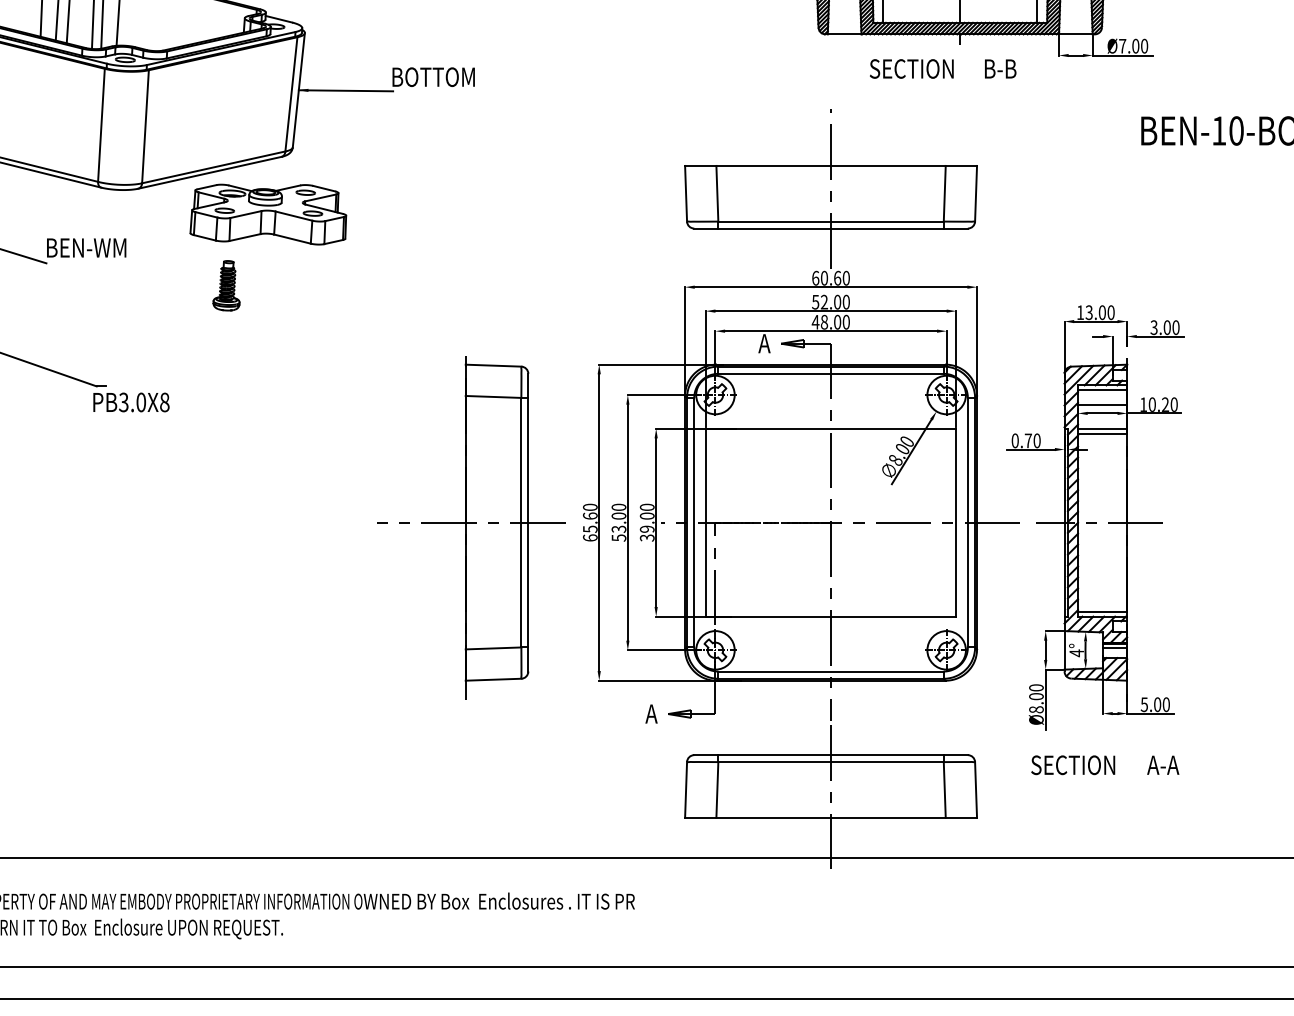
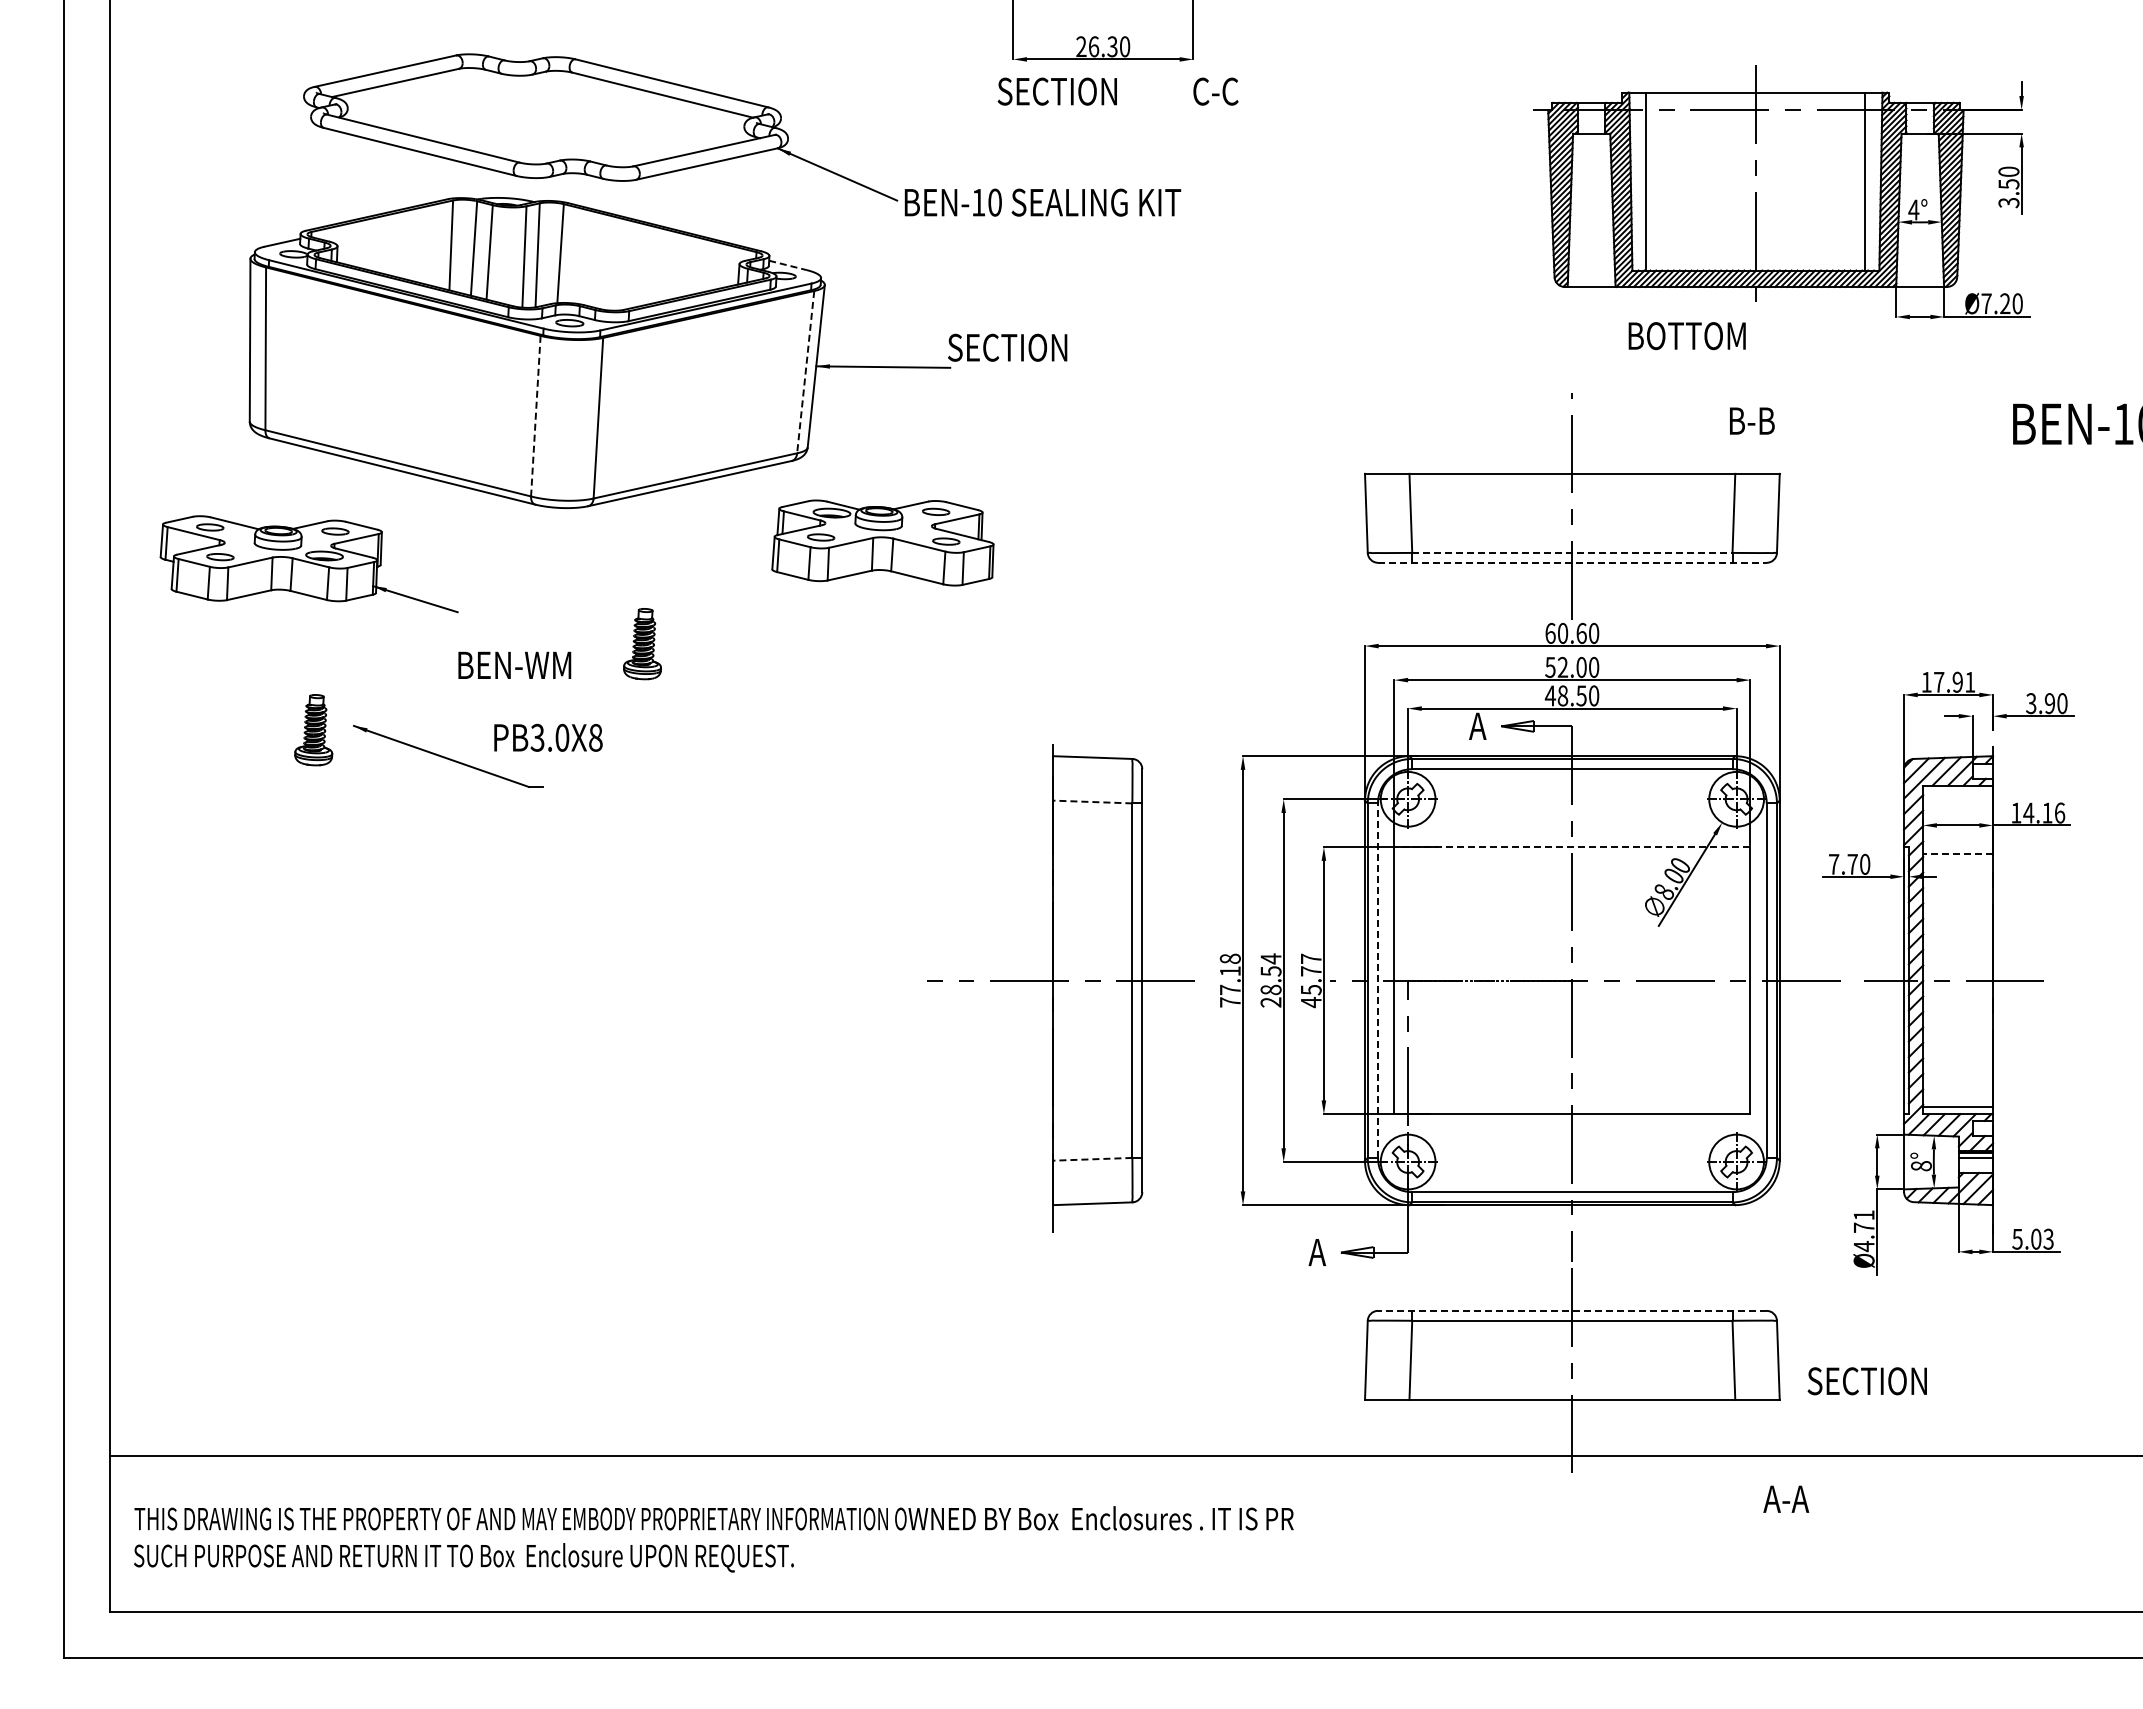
line: (279, 19) -> (788, 265), solid -> dashed
text: (1135, 46) -> (2005, 303), Ø7.00 -> Ø7.20
text: (1000, 68) -> (1752, 420), moved
text: (911, 69) -> (1686, 336), SECTION -> BOTTOM
text: (433, 77) -> (1007, 347), BOTTOM -> SECTION
line: (291, 94) -> (805, 372), solid -> dashed
line: (101, 125) -> (535, 416), solid -> dashed
part: (268, 214) -> (882, 542), moved
line: (831, 221) -> (1572, 552), solid -> dashed
line: (831, 228) -> (1572, 562), solid -> dashed
text: (86, 247) -> (514, 664), moved
part: (226, 286) -> (642, 644), moved
text: (1100, 312) -> (1954, 681), 13.00 -> 17.91
text: (837, 321) -> (1581, 695), 48.00 -> 48.50
text: (1166, 327) -> (2049, 703), 3.00 -> 3.90
line: (1102, 390) -> (1958, 792), removed
line: (493, 397) -> (1092, 802), solid -> dashed
text: (131, 402) -> (548, 737), moved
text: (1163, 404) -> (2044, 812), 10.20 -> 14.16
line: (1102, 405) -> (1958, 813), removed
line: (831, 428) -> (1572, 847), solid -> dashed
line: (1102, 428) -> (1958, 847), removed
line: (1102, 433) -> (1958, 854), solid -> dashed
text: (1015, 440) -> (1834, 863), 0.70 -> 7.70
text: (589, 522) -> (1229, 980), 65.60 -> 77.18
text: (618, 522) -> (1270, 980), 53.00 -> 28.54
text: (646, 522) -> (1310, 980), 39.00 -> 45.77
line: (694, 522) -> (1378, 980), solid -> dashed
line: (493, 648) -> (1092, 1159), solid -> dashed
text: (1076, 652) -> (1921, 1165), 4° -> 8°
text: (1035, 699) -> (1863, 1231), Ø8.00 -> Ø4.71
text: (1166, 704) -> (2048, 1238), 5.00 -> 5.03
line: (830, 754) -> (1571, 1310), solid -> dashed
text: (1163, 764) -> (1786, 1498), moved
text: (1072, 765) -> (1866, 1381), moved

